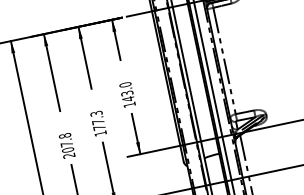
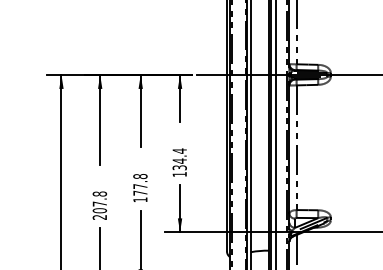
text: (126, 92) -> (179, 159), 143.0 -> 134.4
text: (96, 113) -> (140, 176), 177.3 -> 177.8

